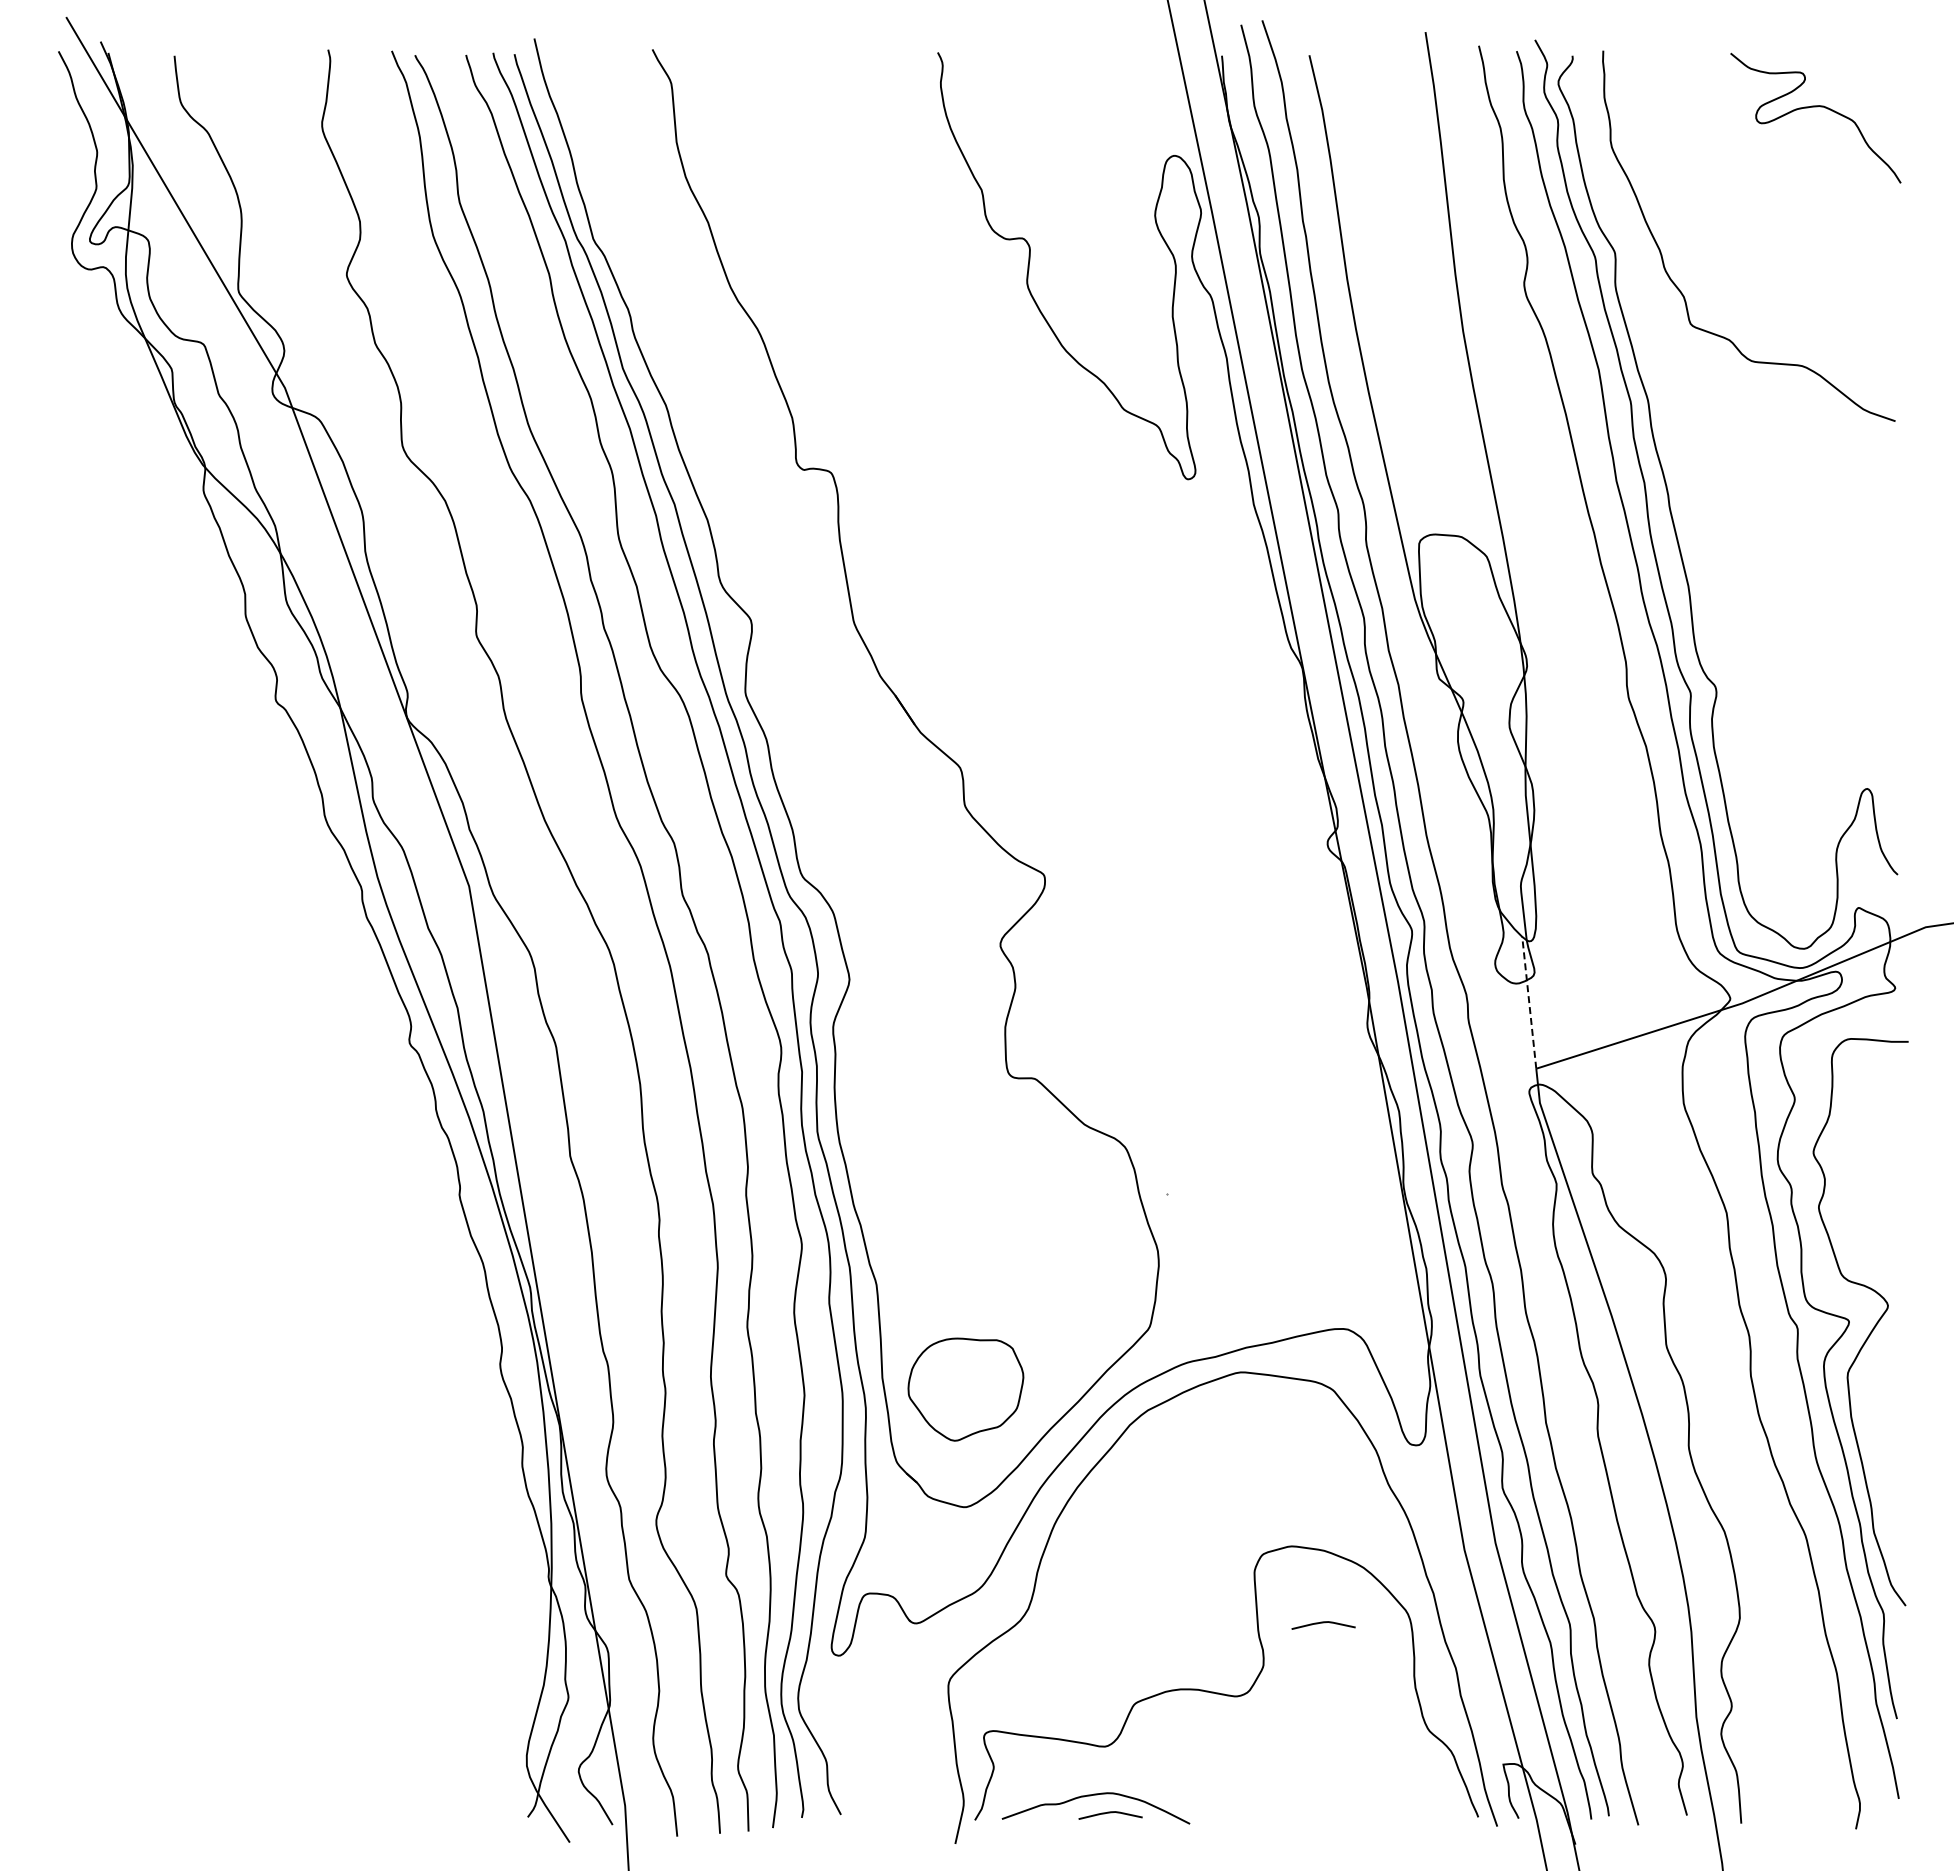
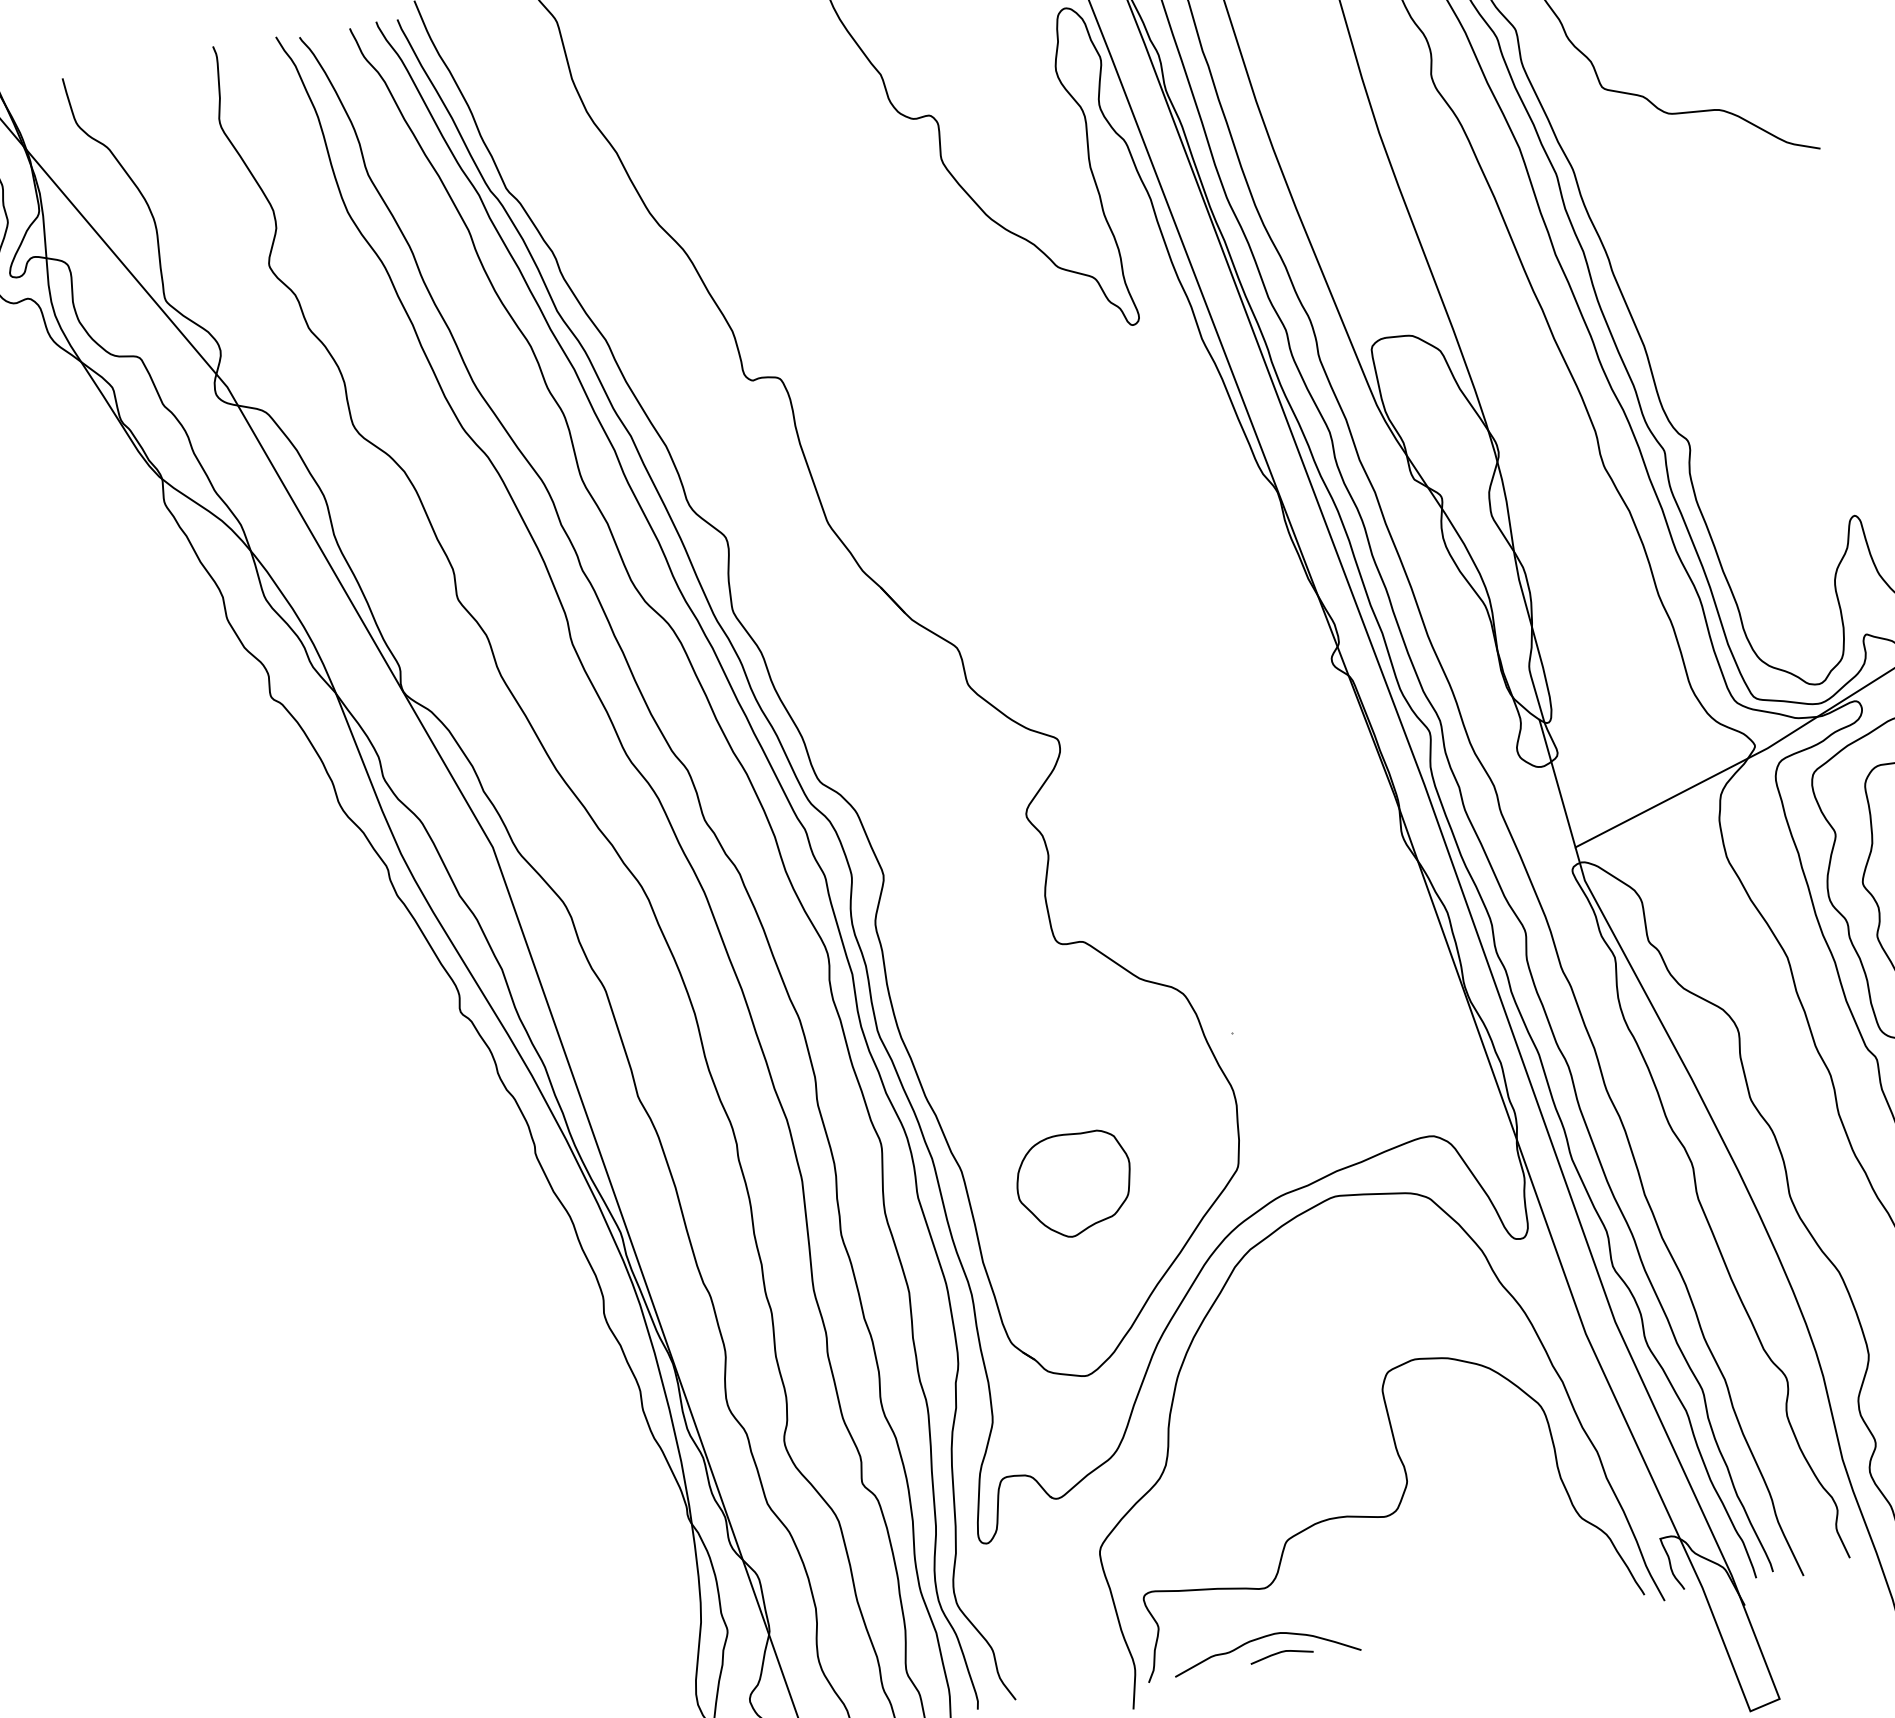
line: (1529, 1002) -> (1557, 783), dashed -> solid
part: (965, 1389) -> (1074, 1184), moved
curve: (1323, 1623) -> (1459, 1430), removed

